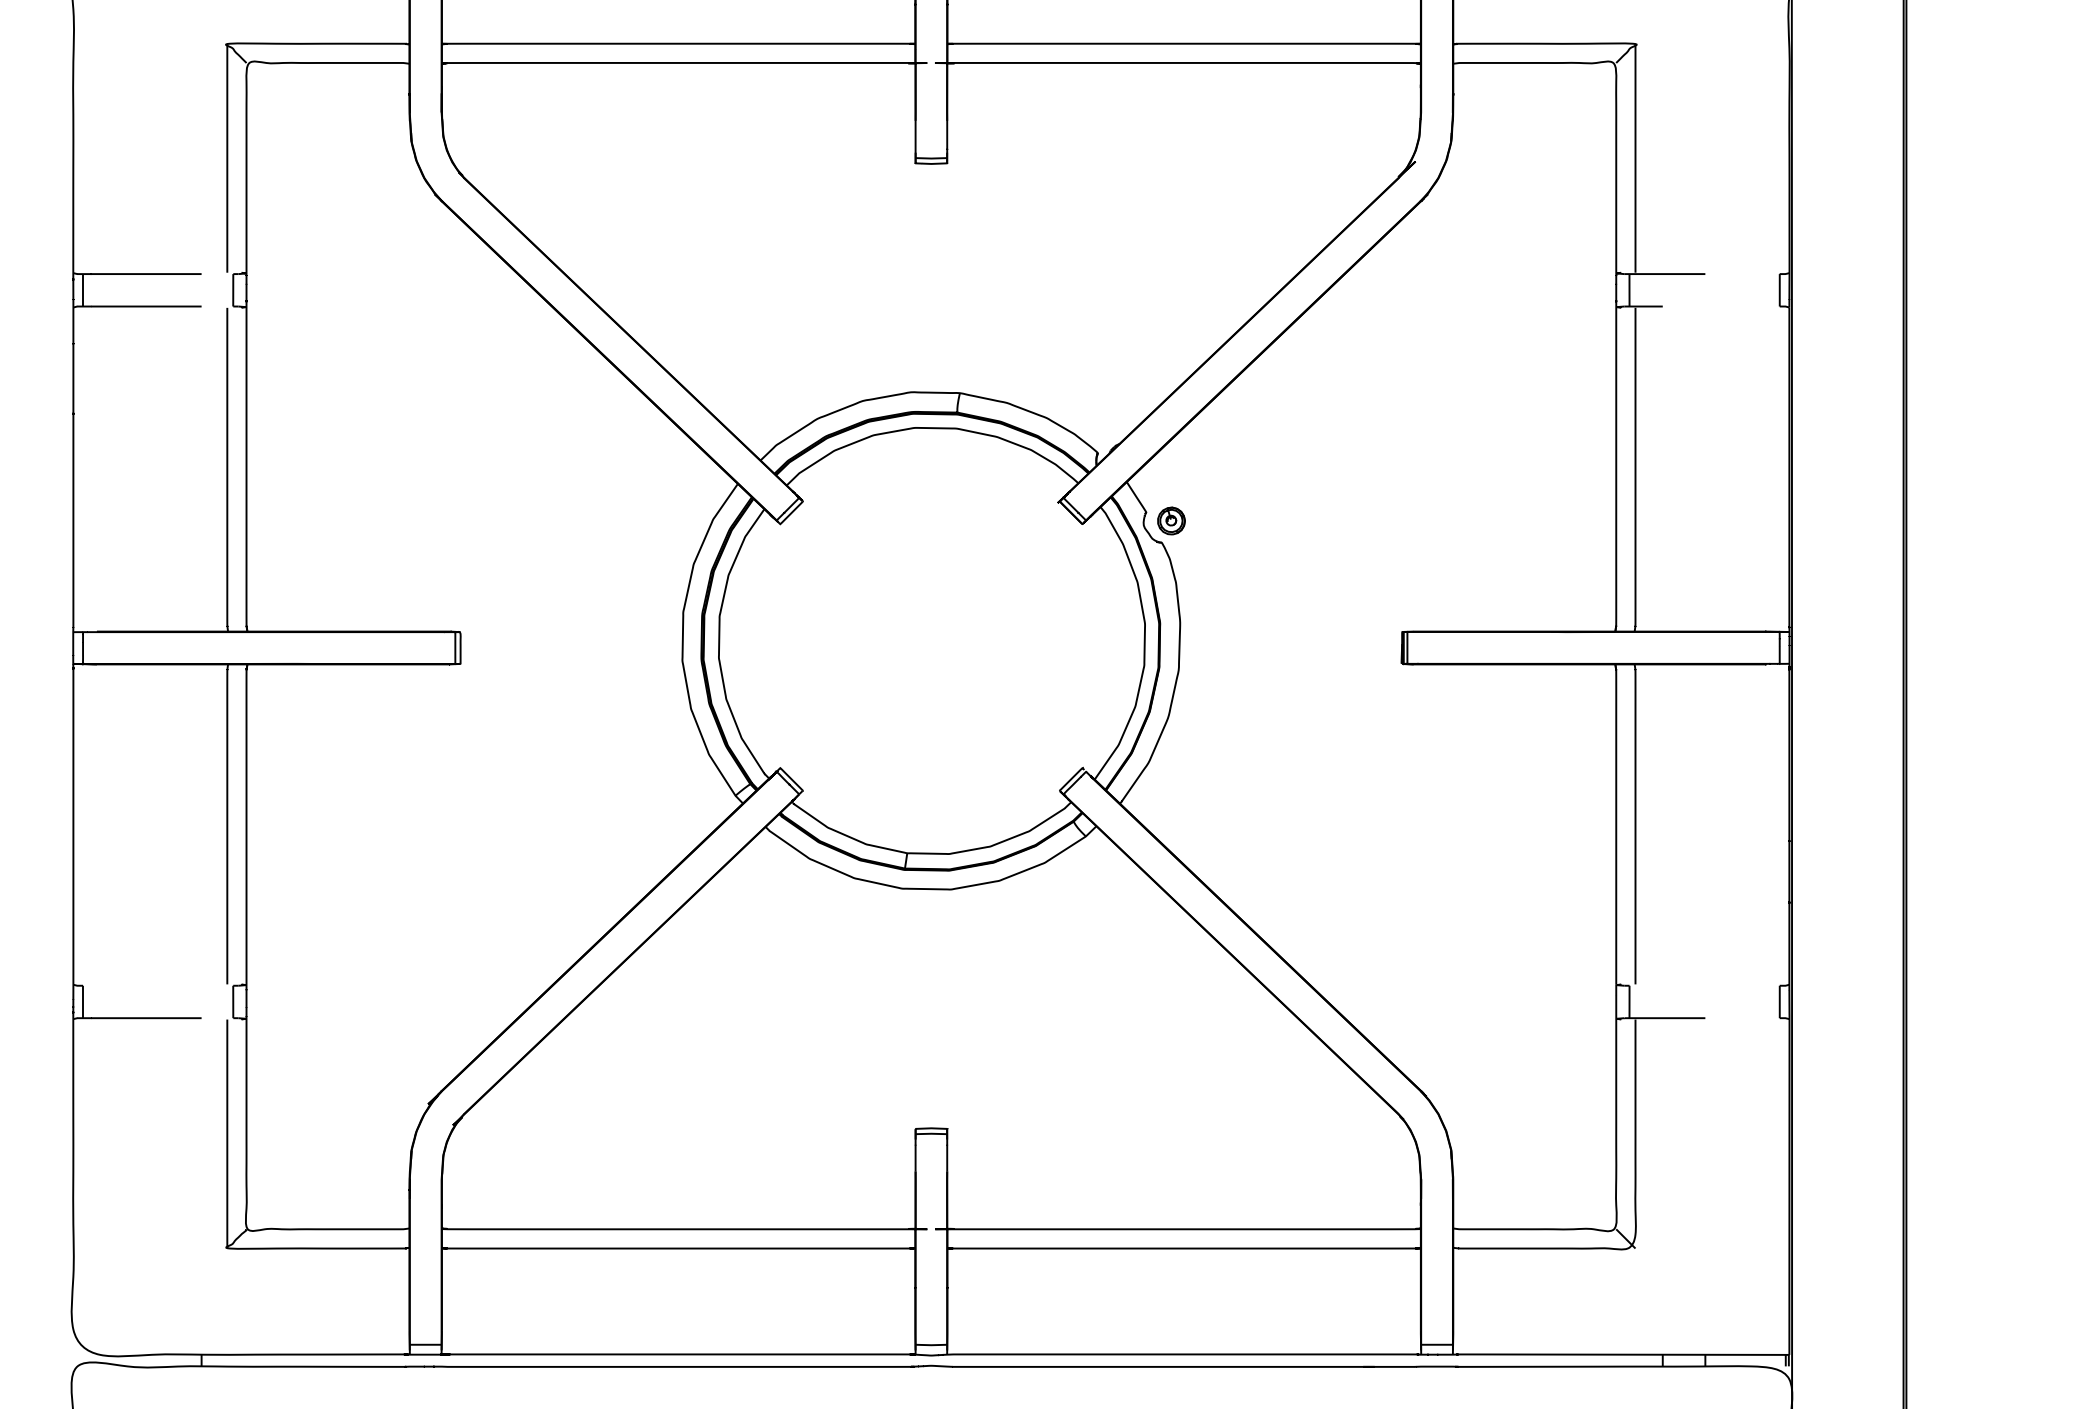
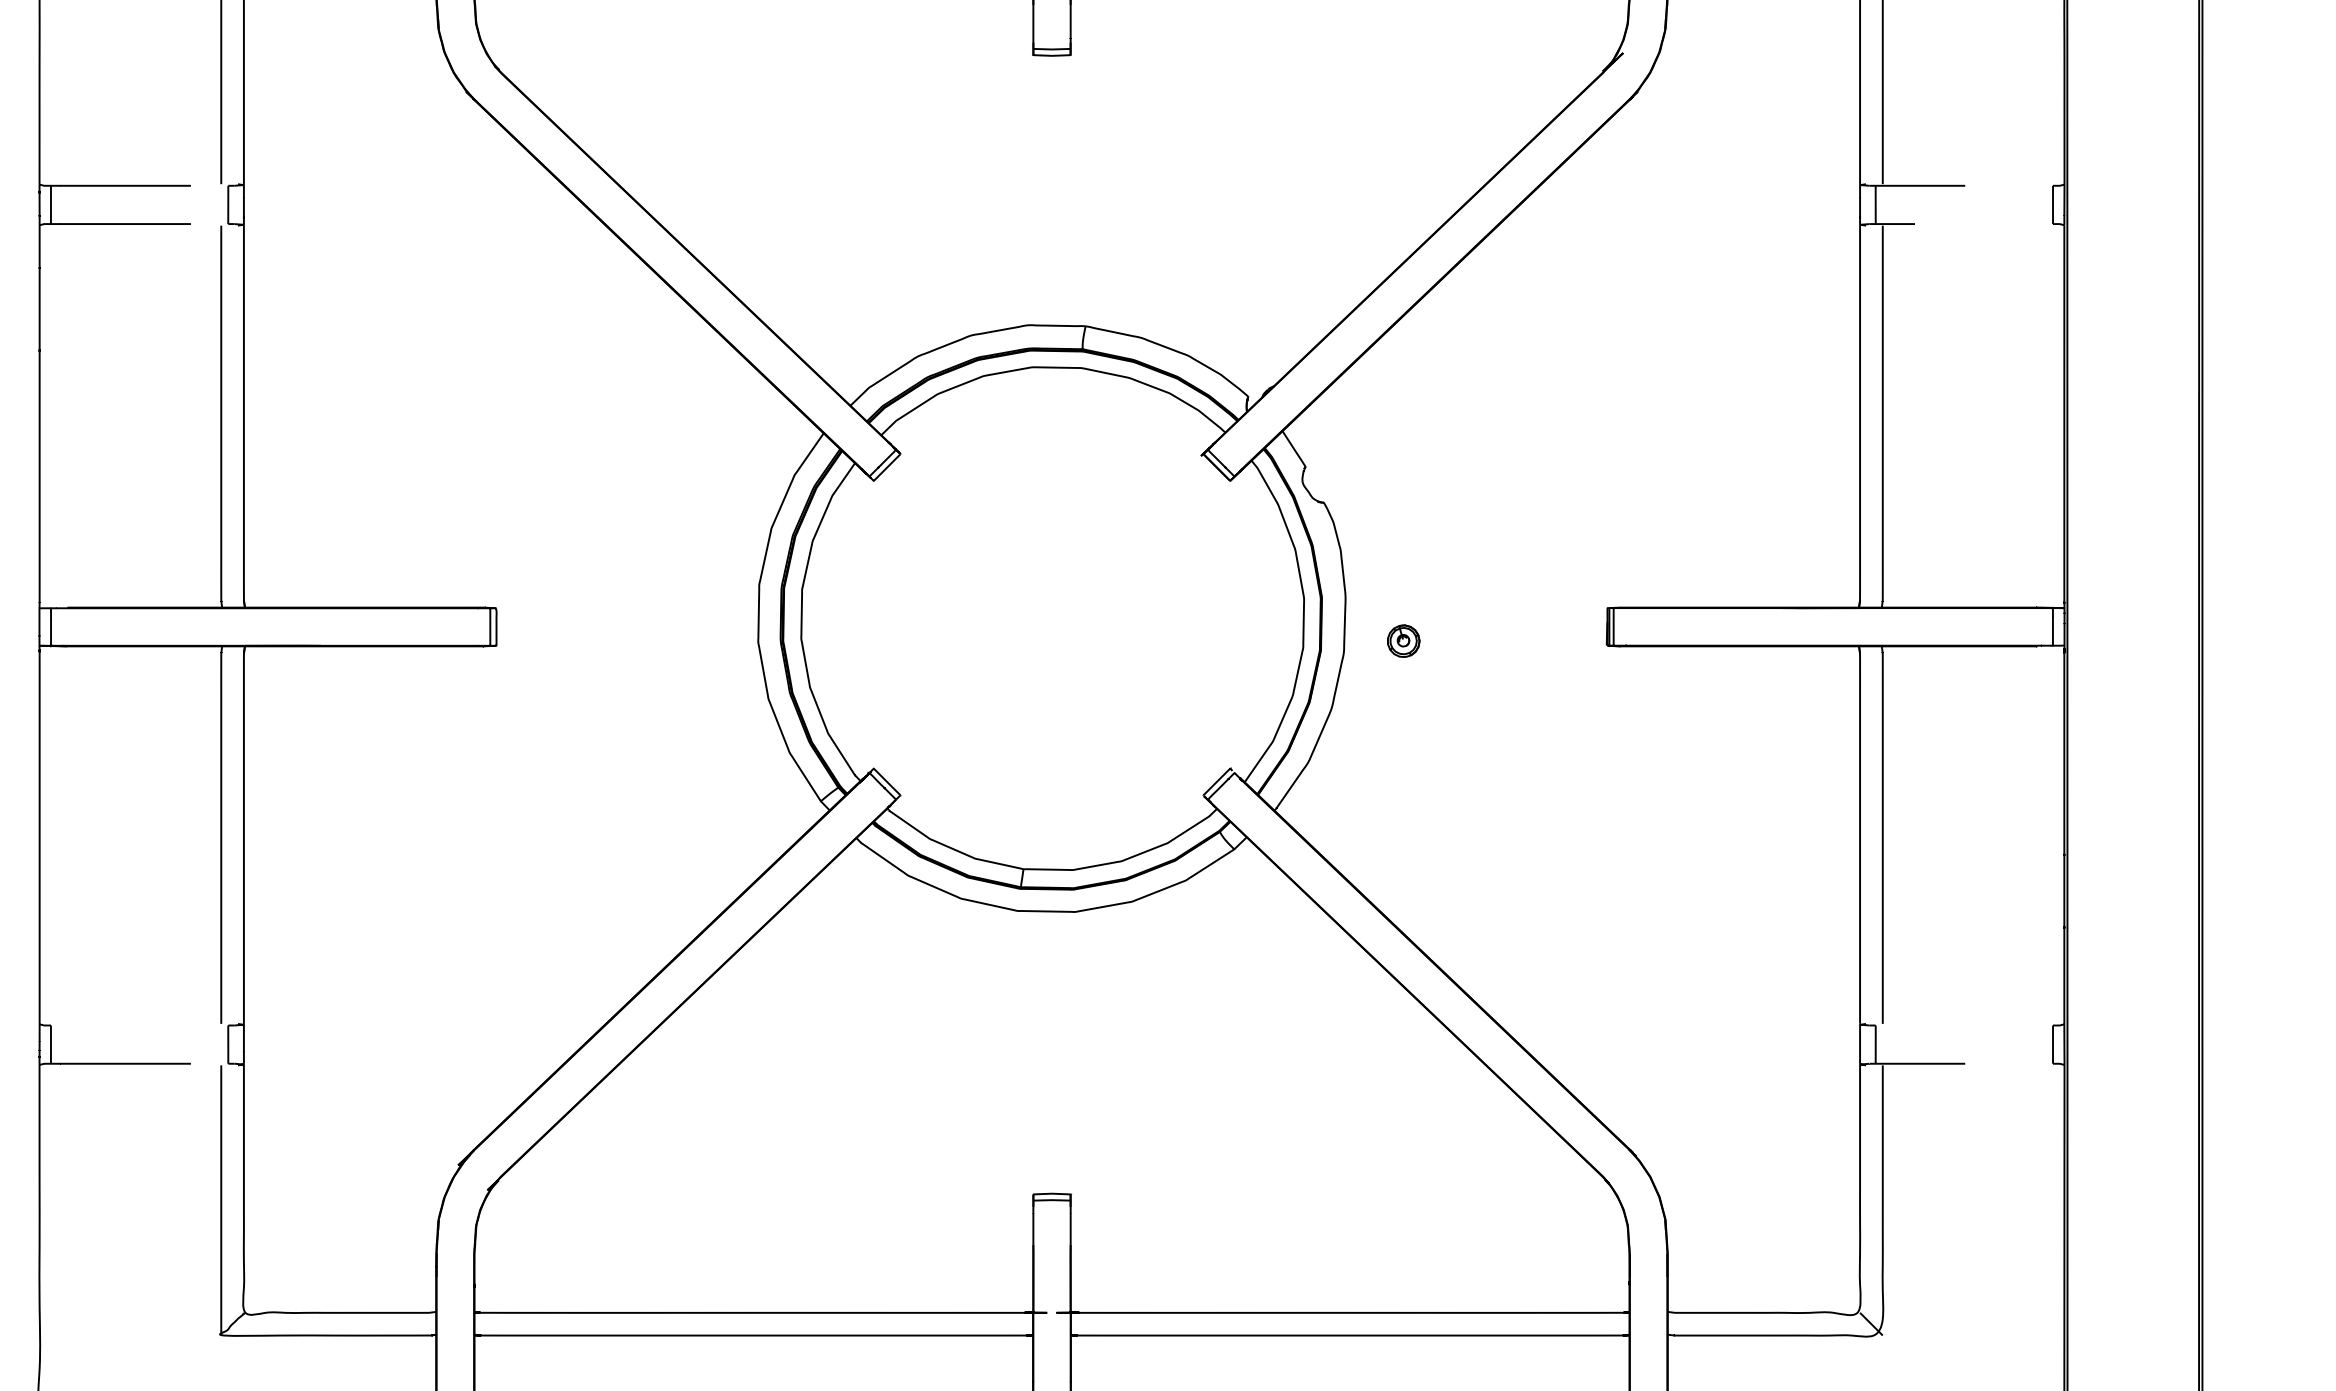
part: (1171, 520) -> (1403, 640), moved

